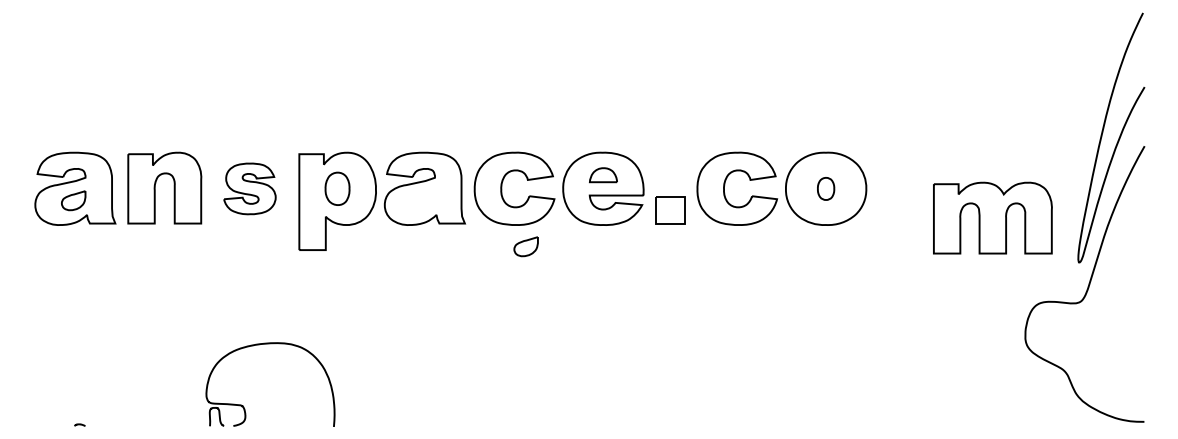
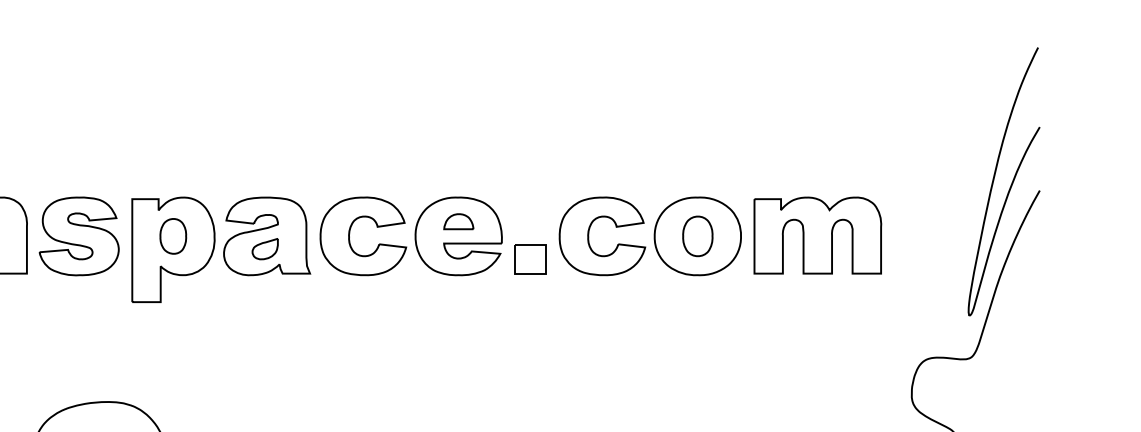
part: (249, 188) -> (78, 235), size x1.43
part: (825, 188) -> (697, 235), size x1.67
part: (992, 217) -> (817, 234), moved
part: (525, 246) -> (264, 248), moved

